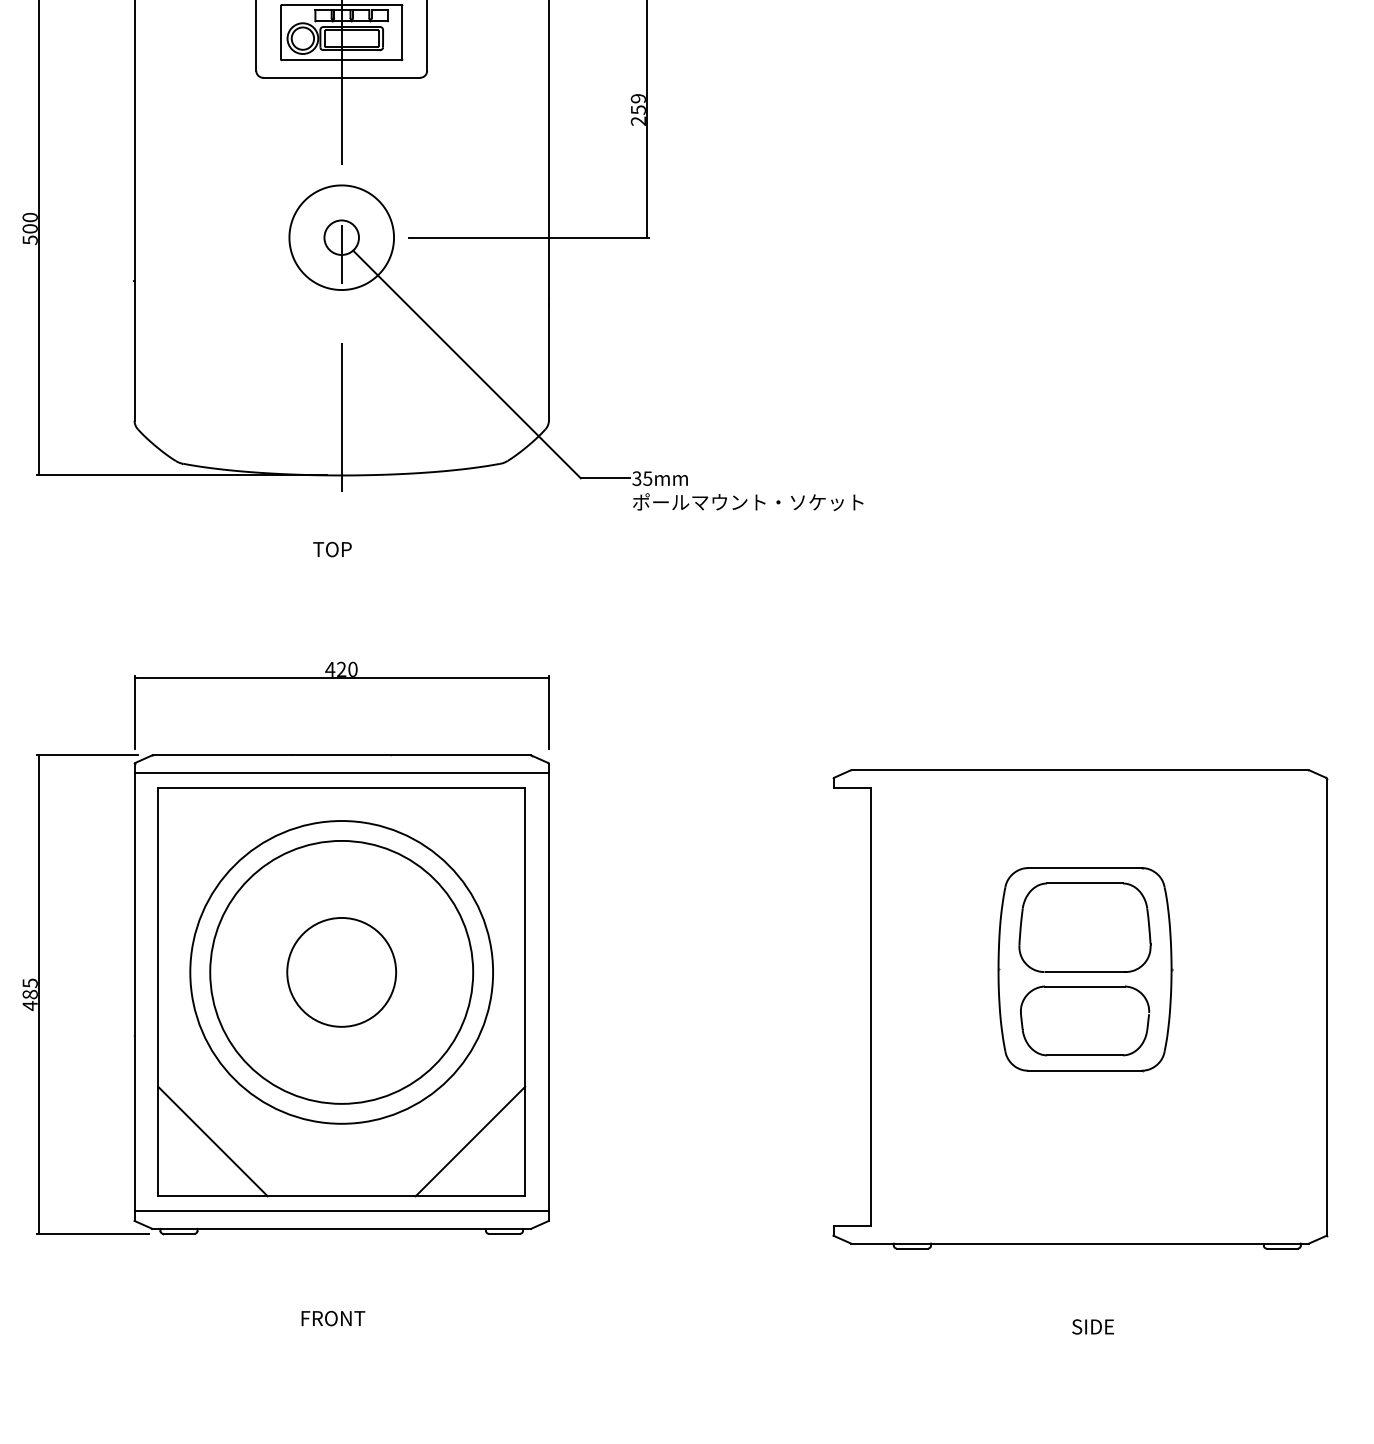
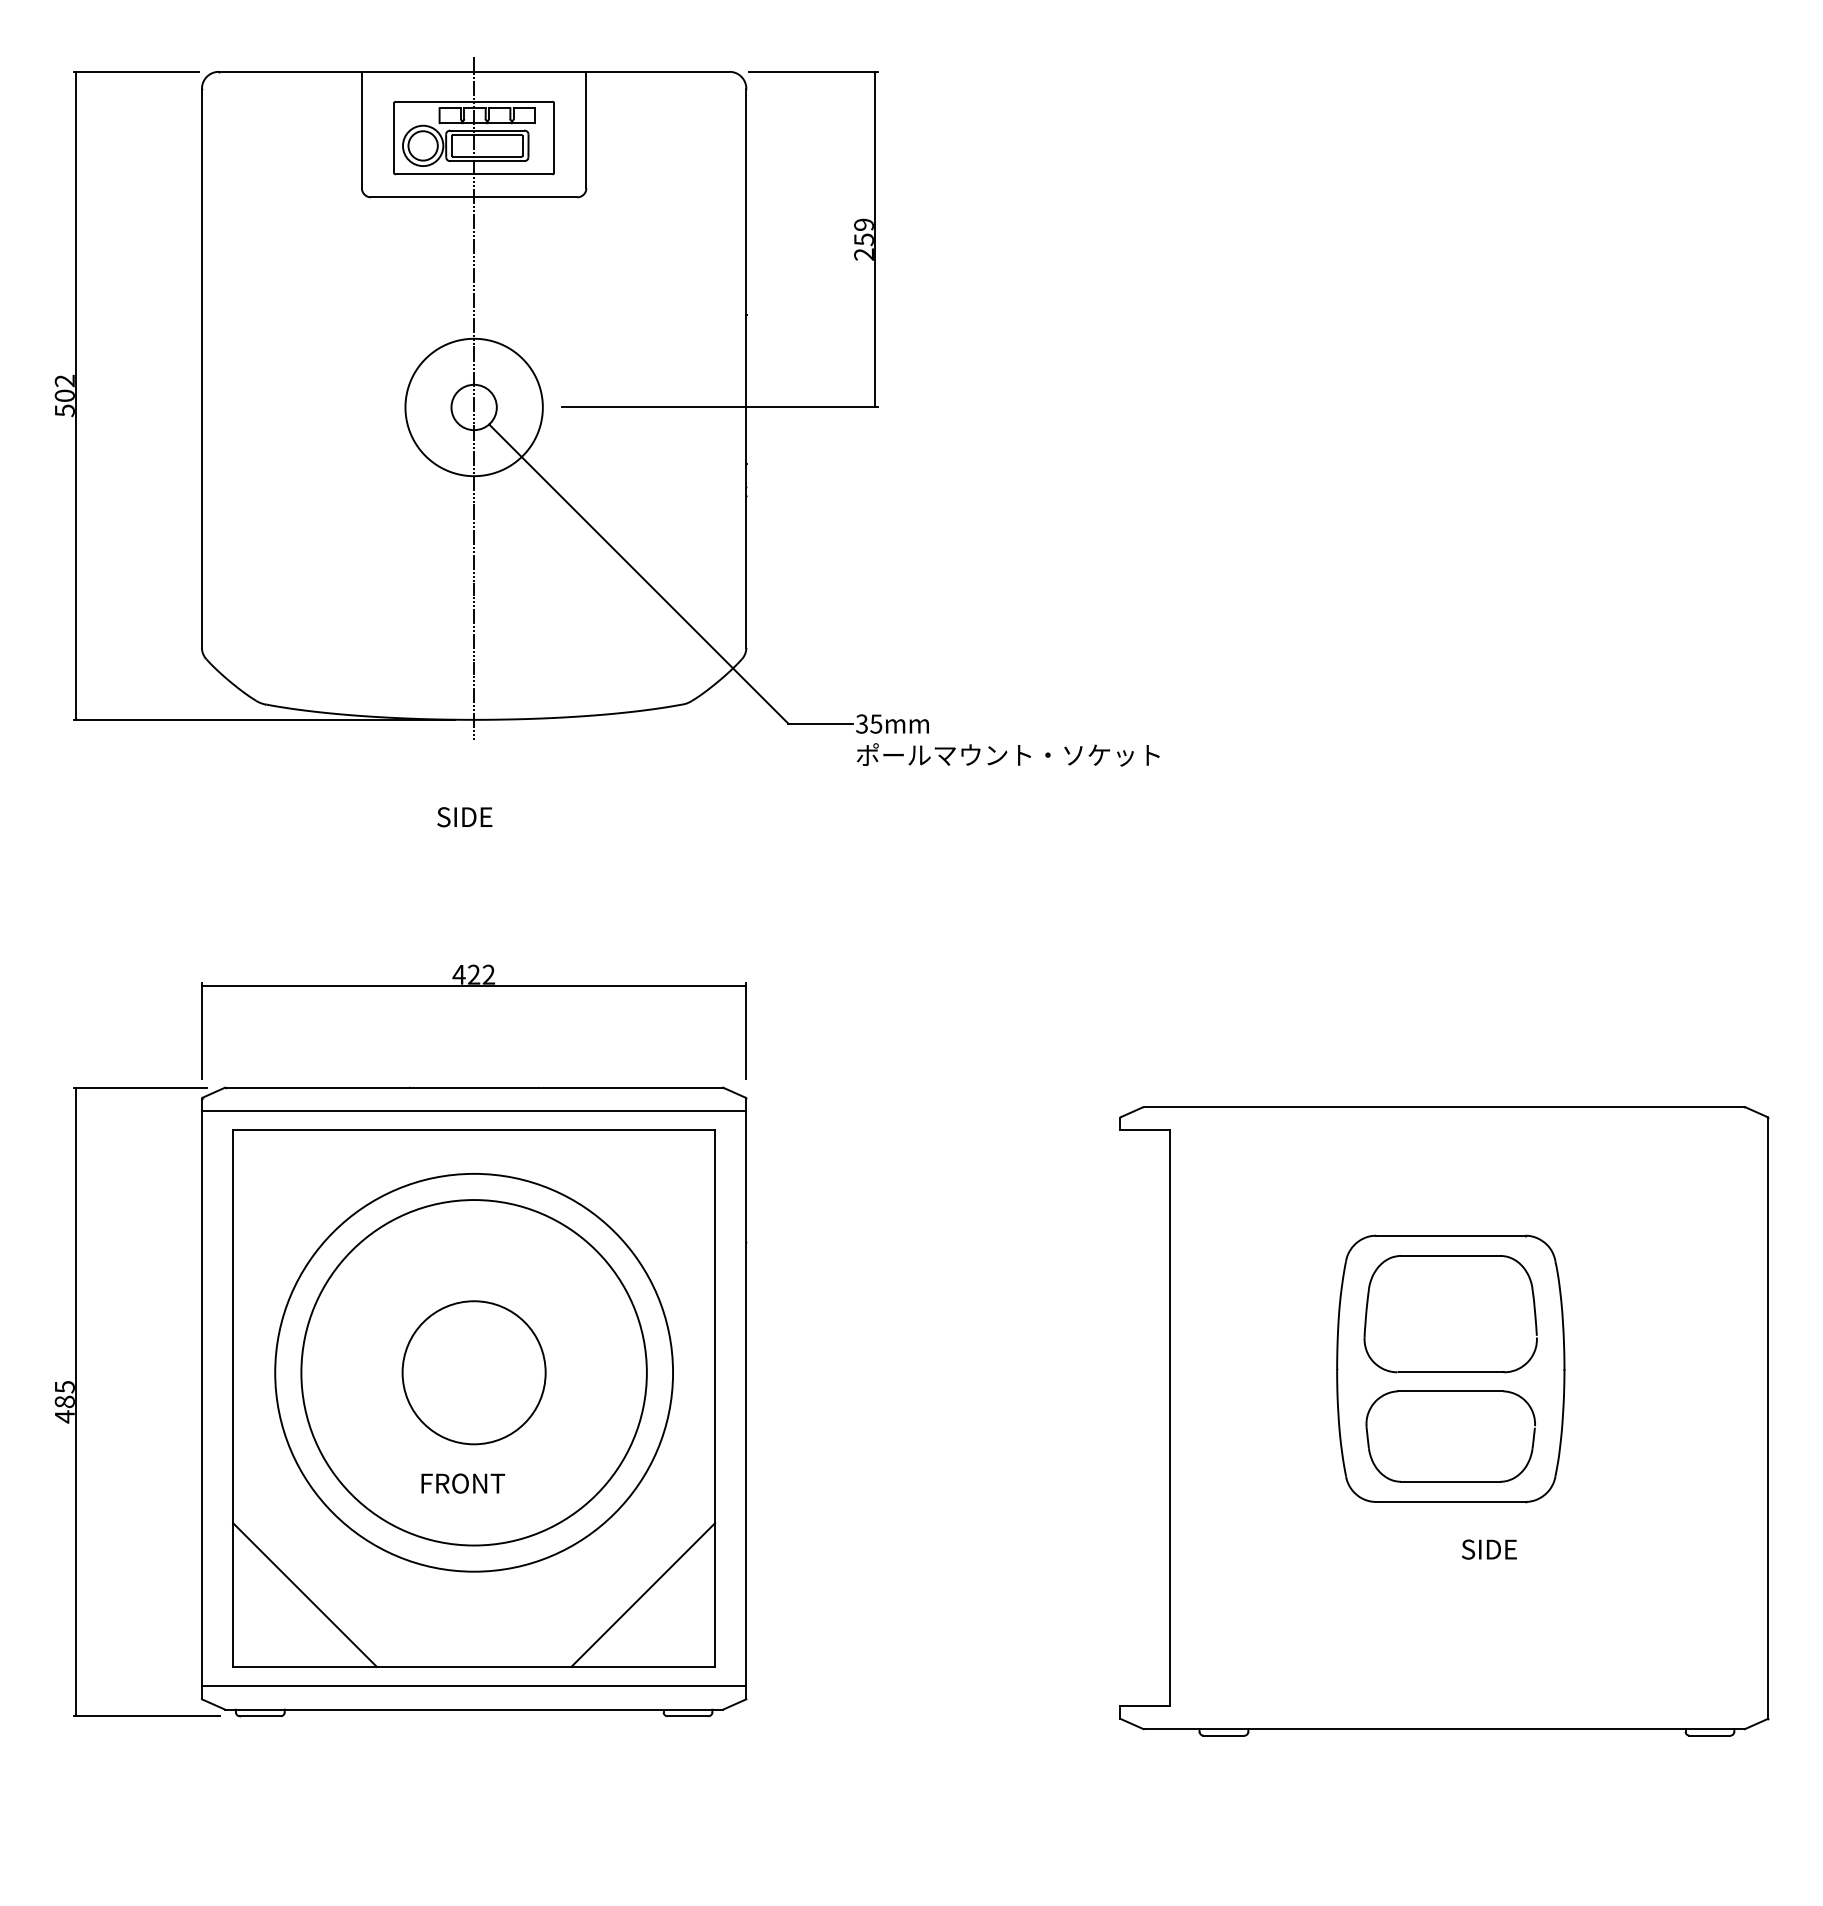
text: (29, 217) -> (64, 380), 500 -> 502
text: (334, 549) -> (464, 817), TOP -> SIDE
text: (352, 669) -> (488, 974), 420 -> 422
text: (332, 1318) -> (462, 1483), moved
text: (1093, 1326) -> (1489, 1549), moved

